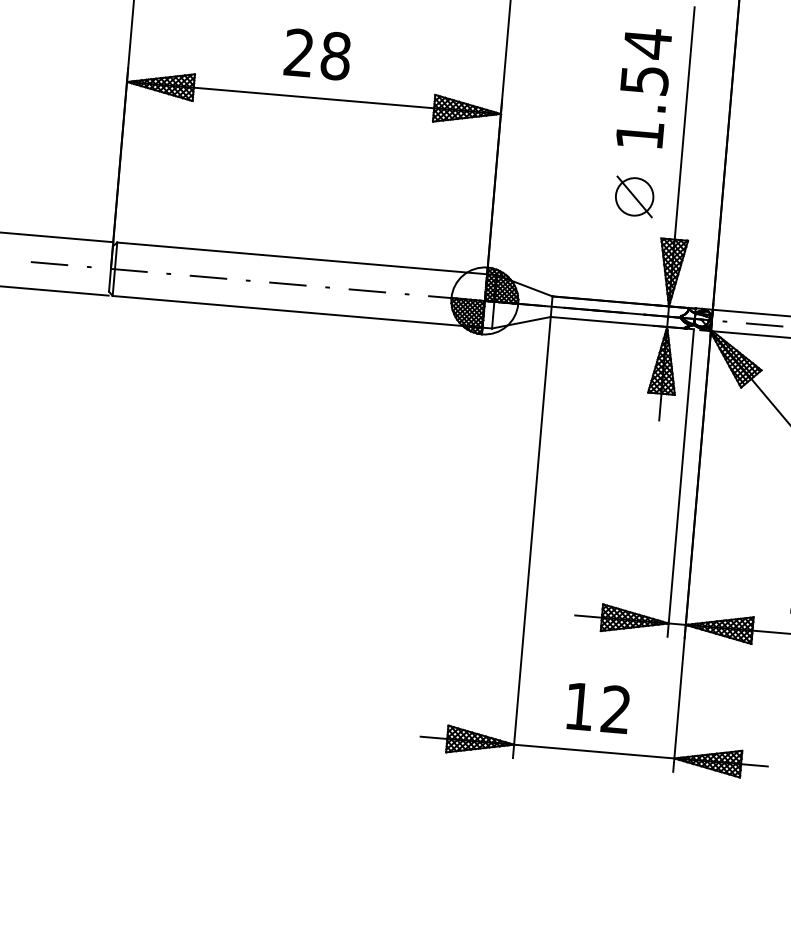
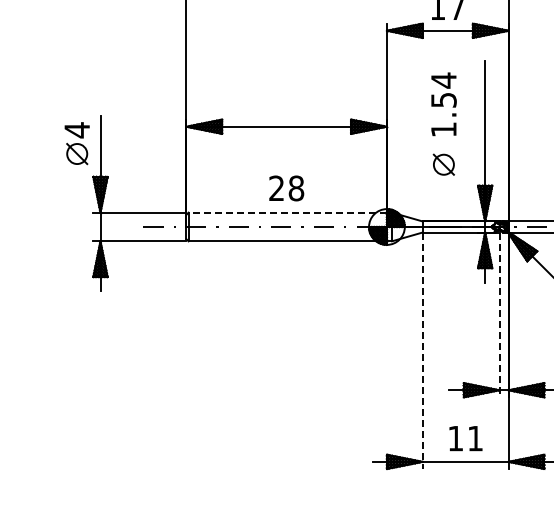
text: (317, 54) -> (286, 188), moved
text: (643, 88) -> (443, 104), moved
part: (633, 196) -> (443, 164), moved
line: (301, 258) -> (287, 212), solid -> dashed
line: (680, 484) -> (499, 315), solid -> dashed
line: (531, 538) -> (422, 351), solid -> dashed
text: (616, 709) -> (475, 438), 12 -> 11

